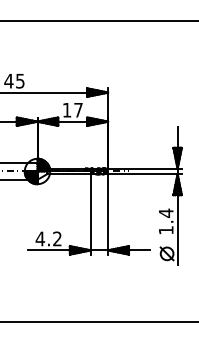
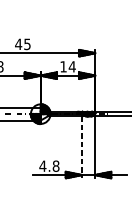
text: (78, 110) -> (72, 67), 17 -> 14
line: (90, 214) -> (81, 147), solid -> dashed
text: (57, 238) -> (56, 165), 4.2 -> 4.8

